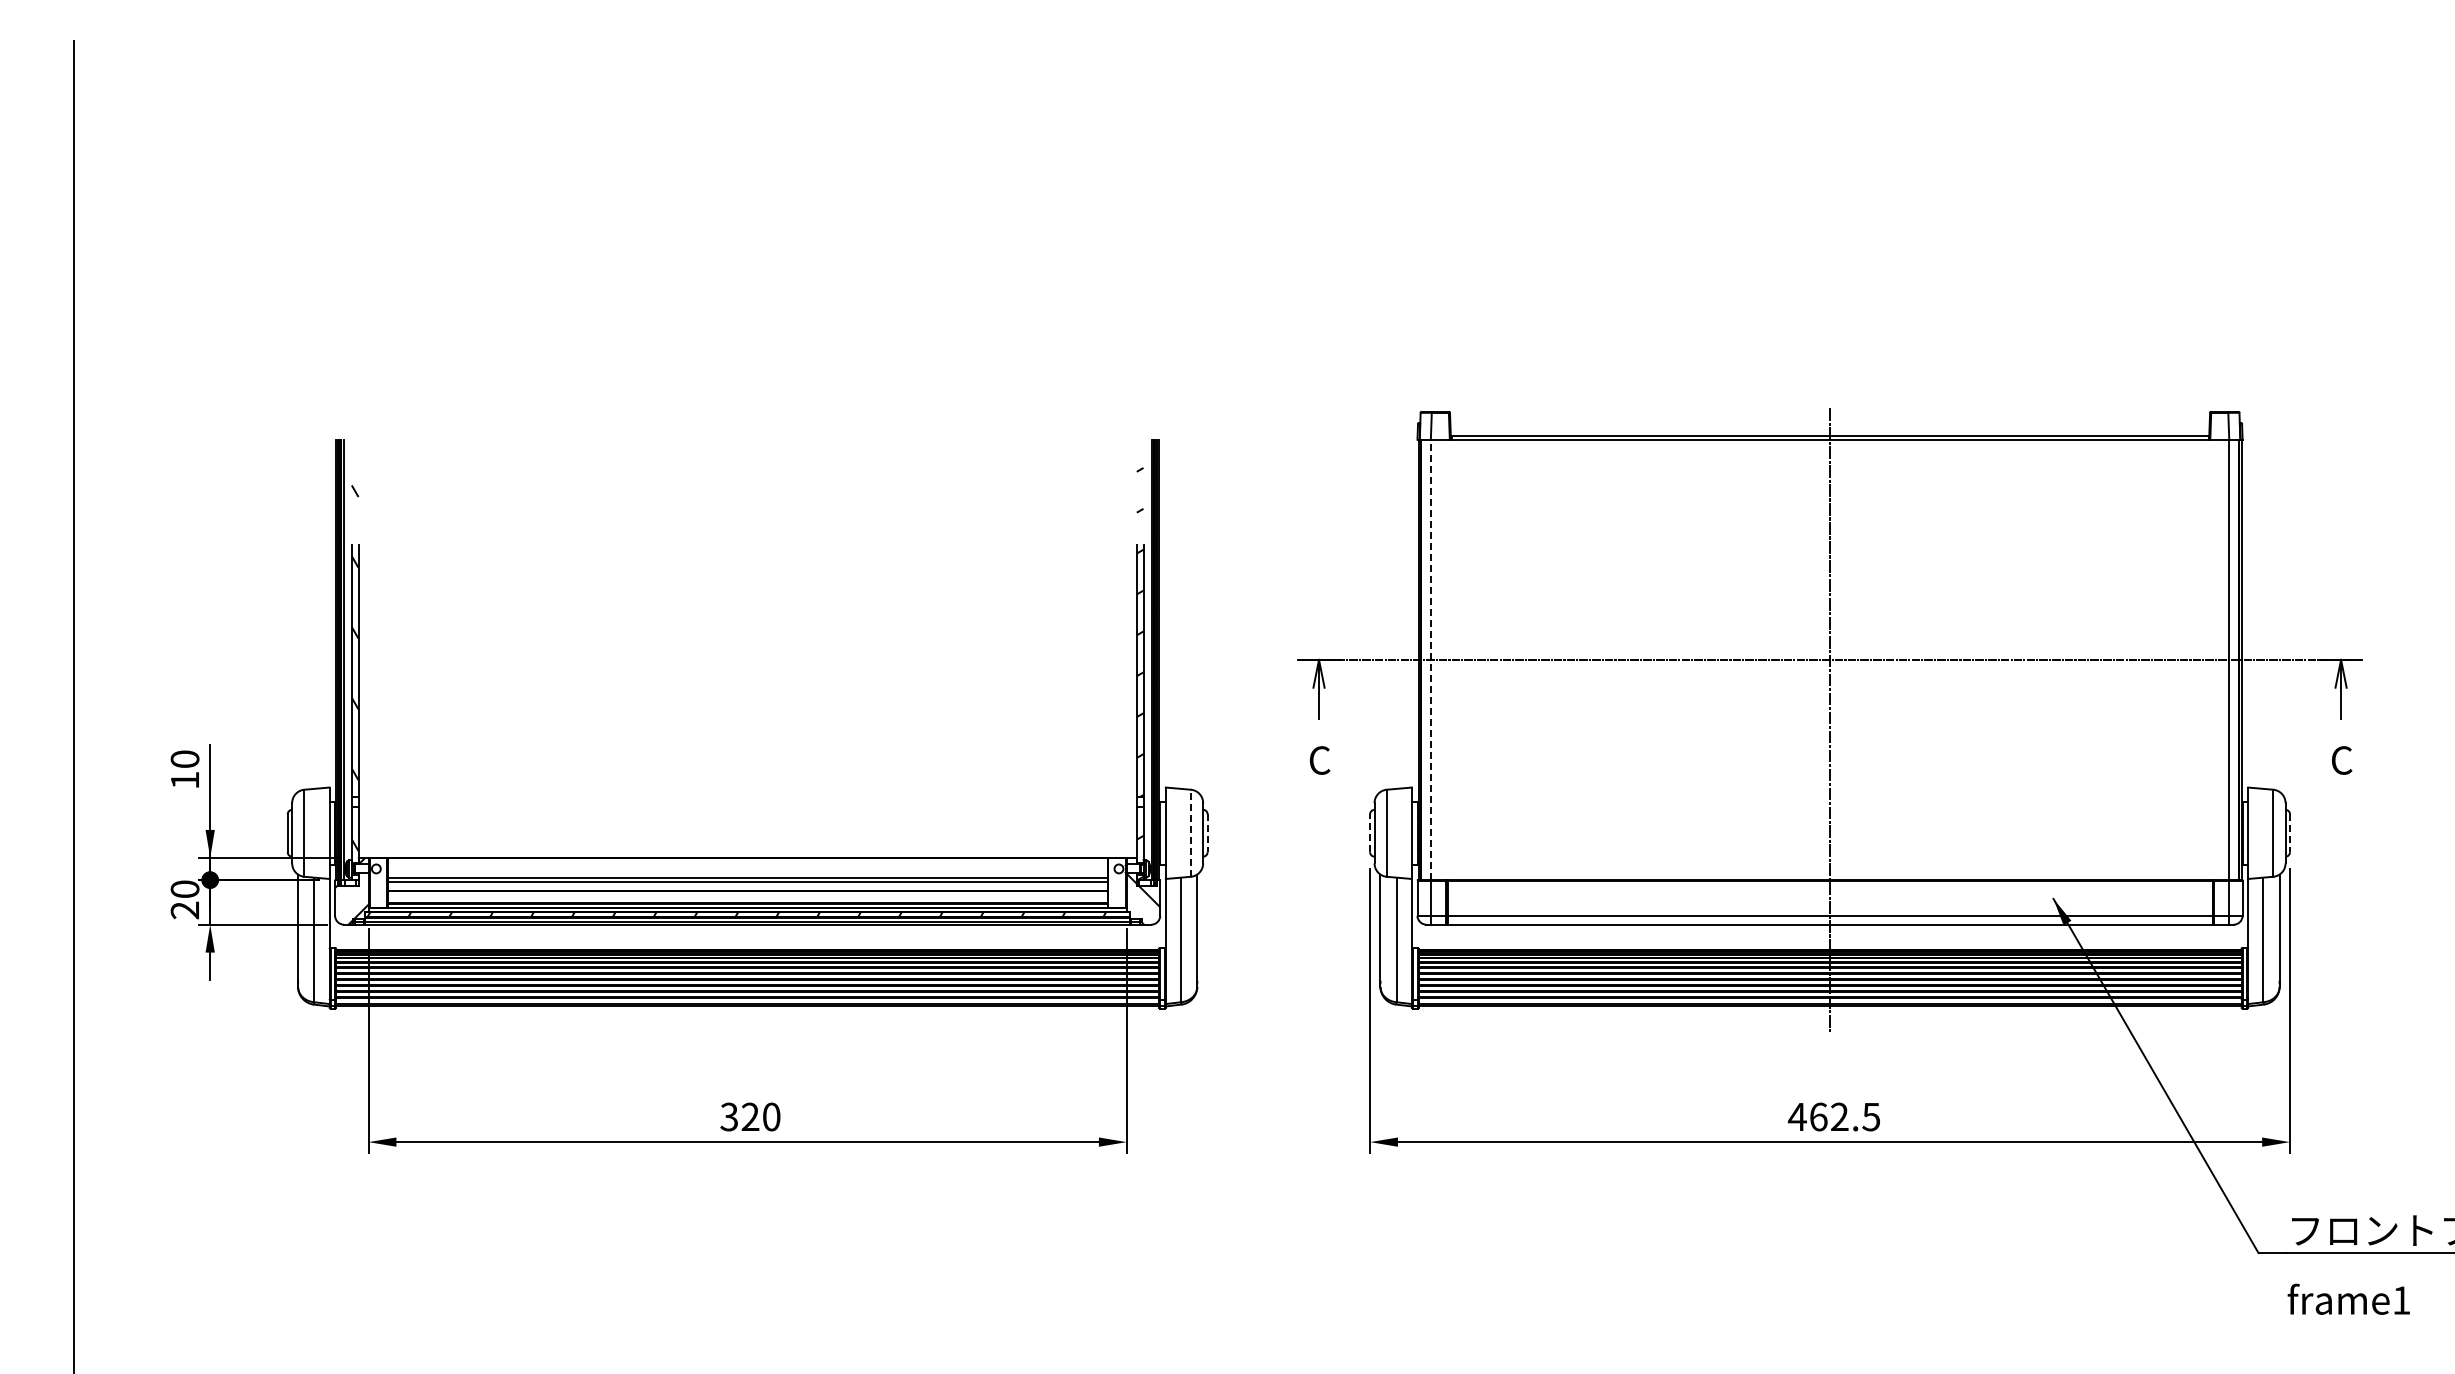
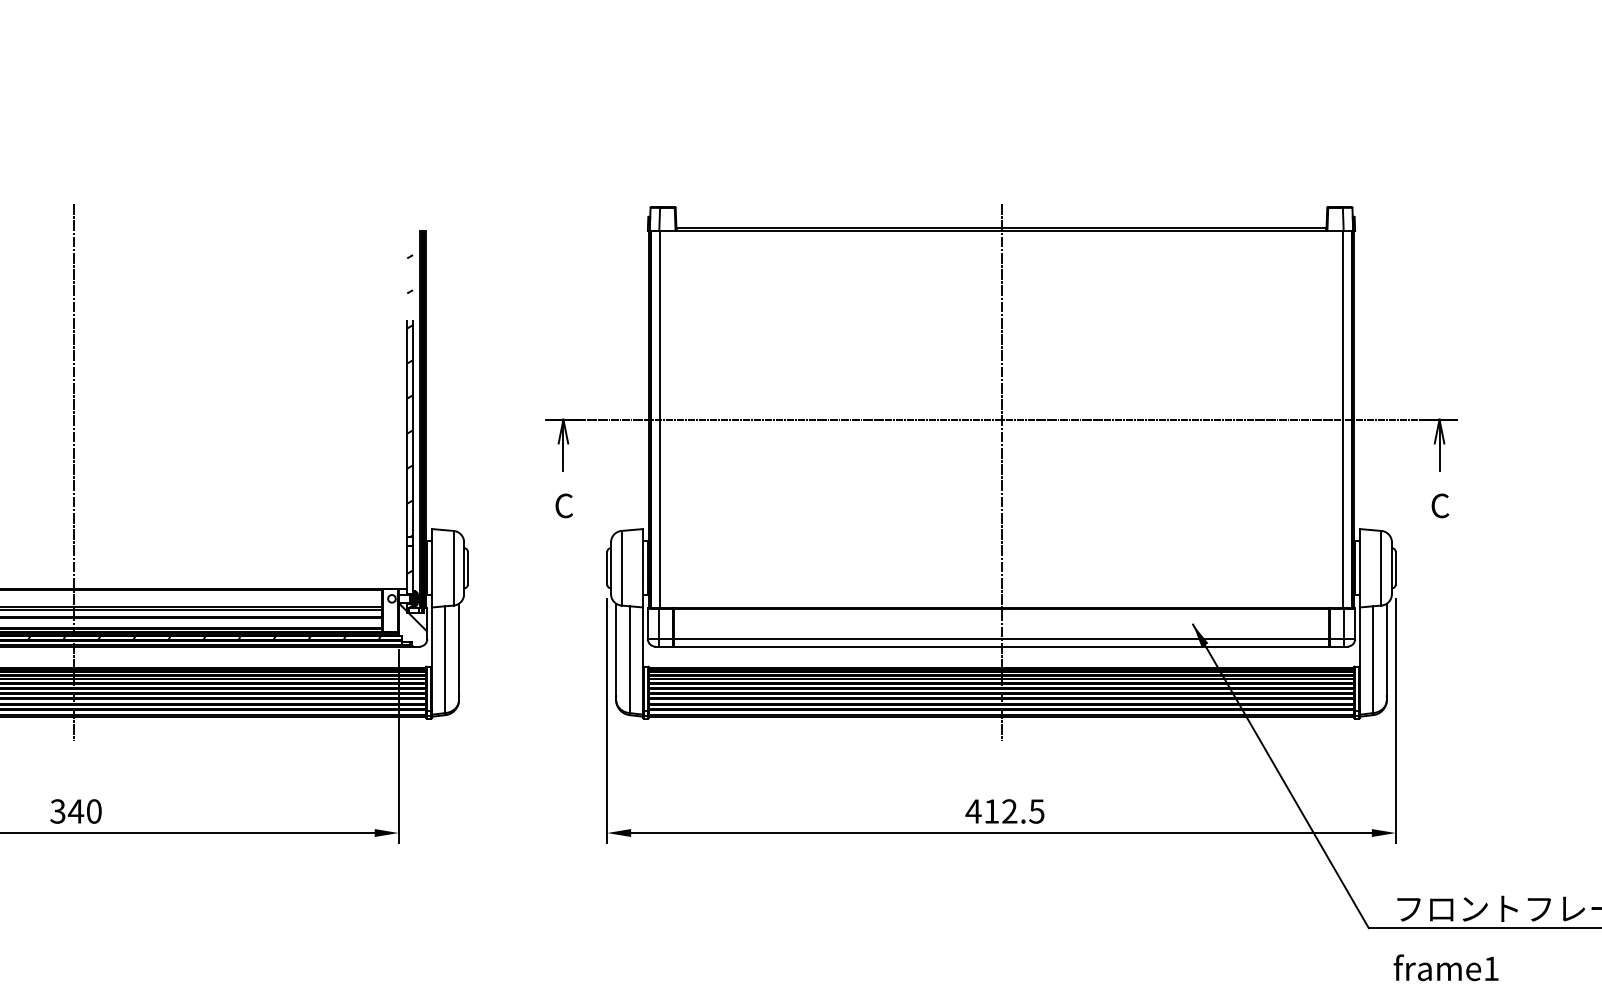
line: (1431, 659) -> (659, 419), dashed -> solid
line: (747, 721) -> (73, 472), added
line: (1190, 833) -> (453, 568), dashed -> solid
line: (1207, 833) -> (467, 568), dashed -> solid
line: (1370, 833) -> (607, 568), dashed -> solid
line: (2290, 833) -> (1396, 568), dashed -> solid
text: (749, 1116) -> (75, 811), 320 -> 340
text: (1818, 1116) -> (991, 811), 462.5 -> 412.5

